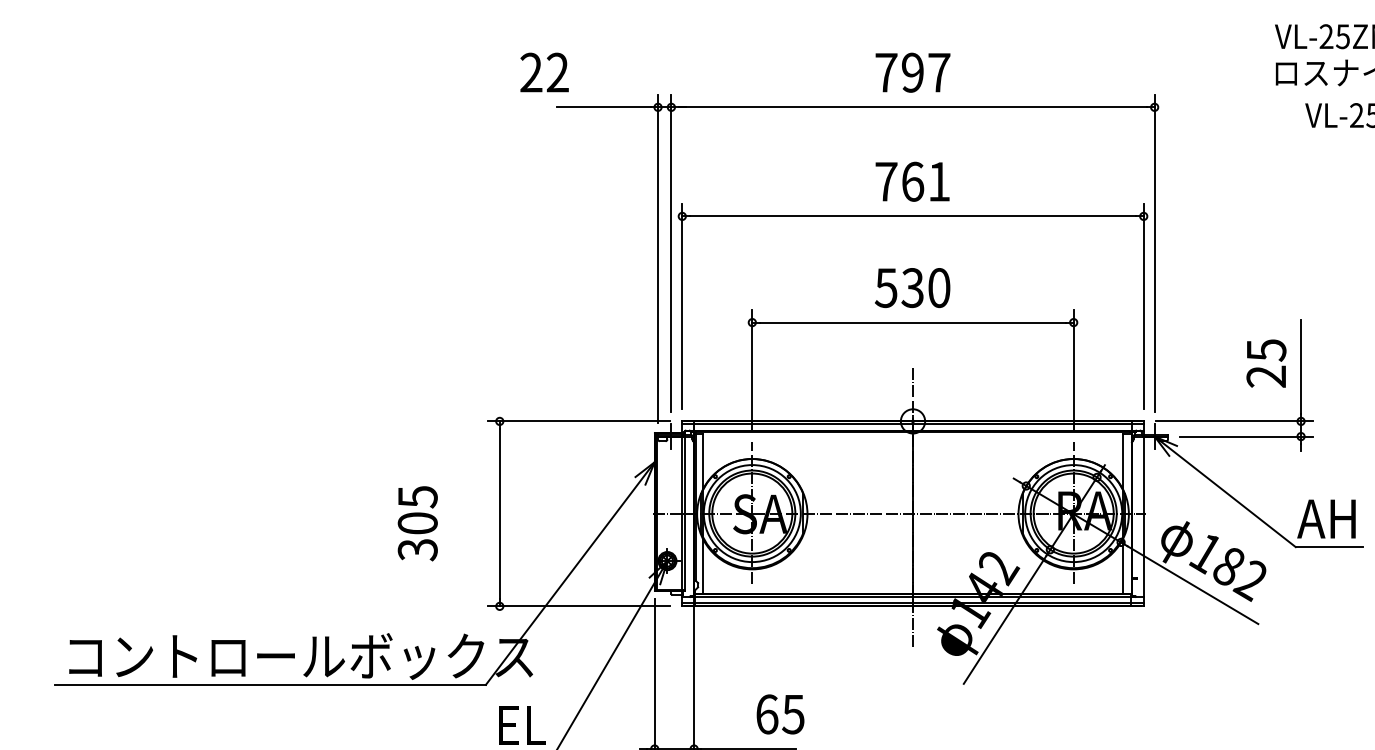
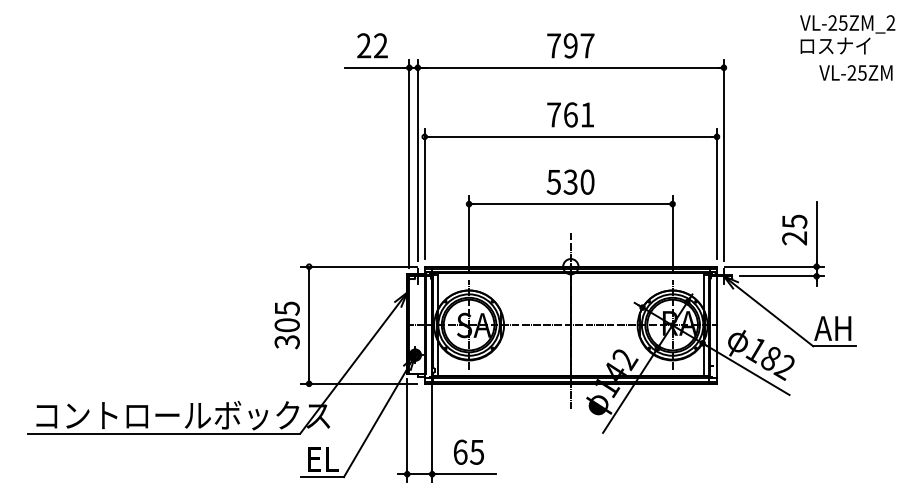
text: (544, 72) -> (372, 45), moved
text: (416, 523) -> (286, 325), moved
text: (779, 713) -> (468, 451), moved

